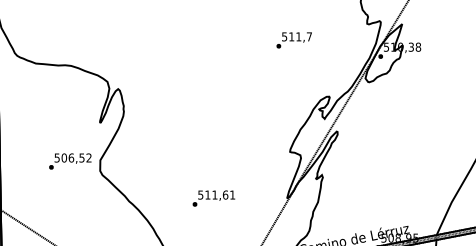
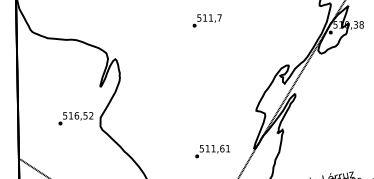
text: (293, 40) -> (206, 20), moved
text: (64, 157) -> (71, 115), 506,52 -> 516,52
text: (213, 198) -> (212, 151), moved

